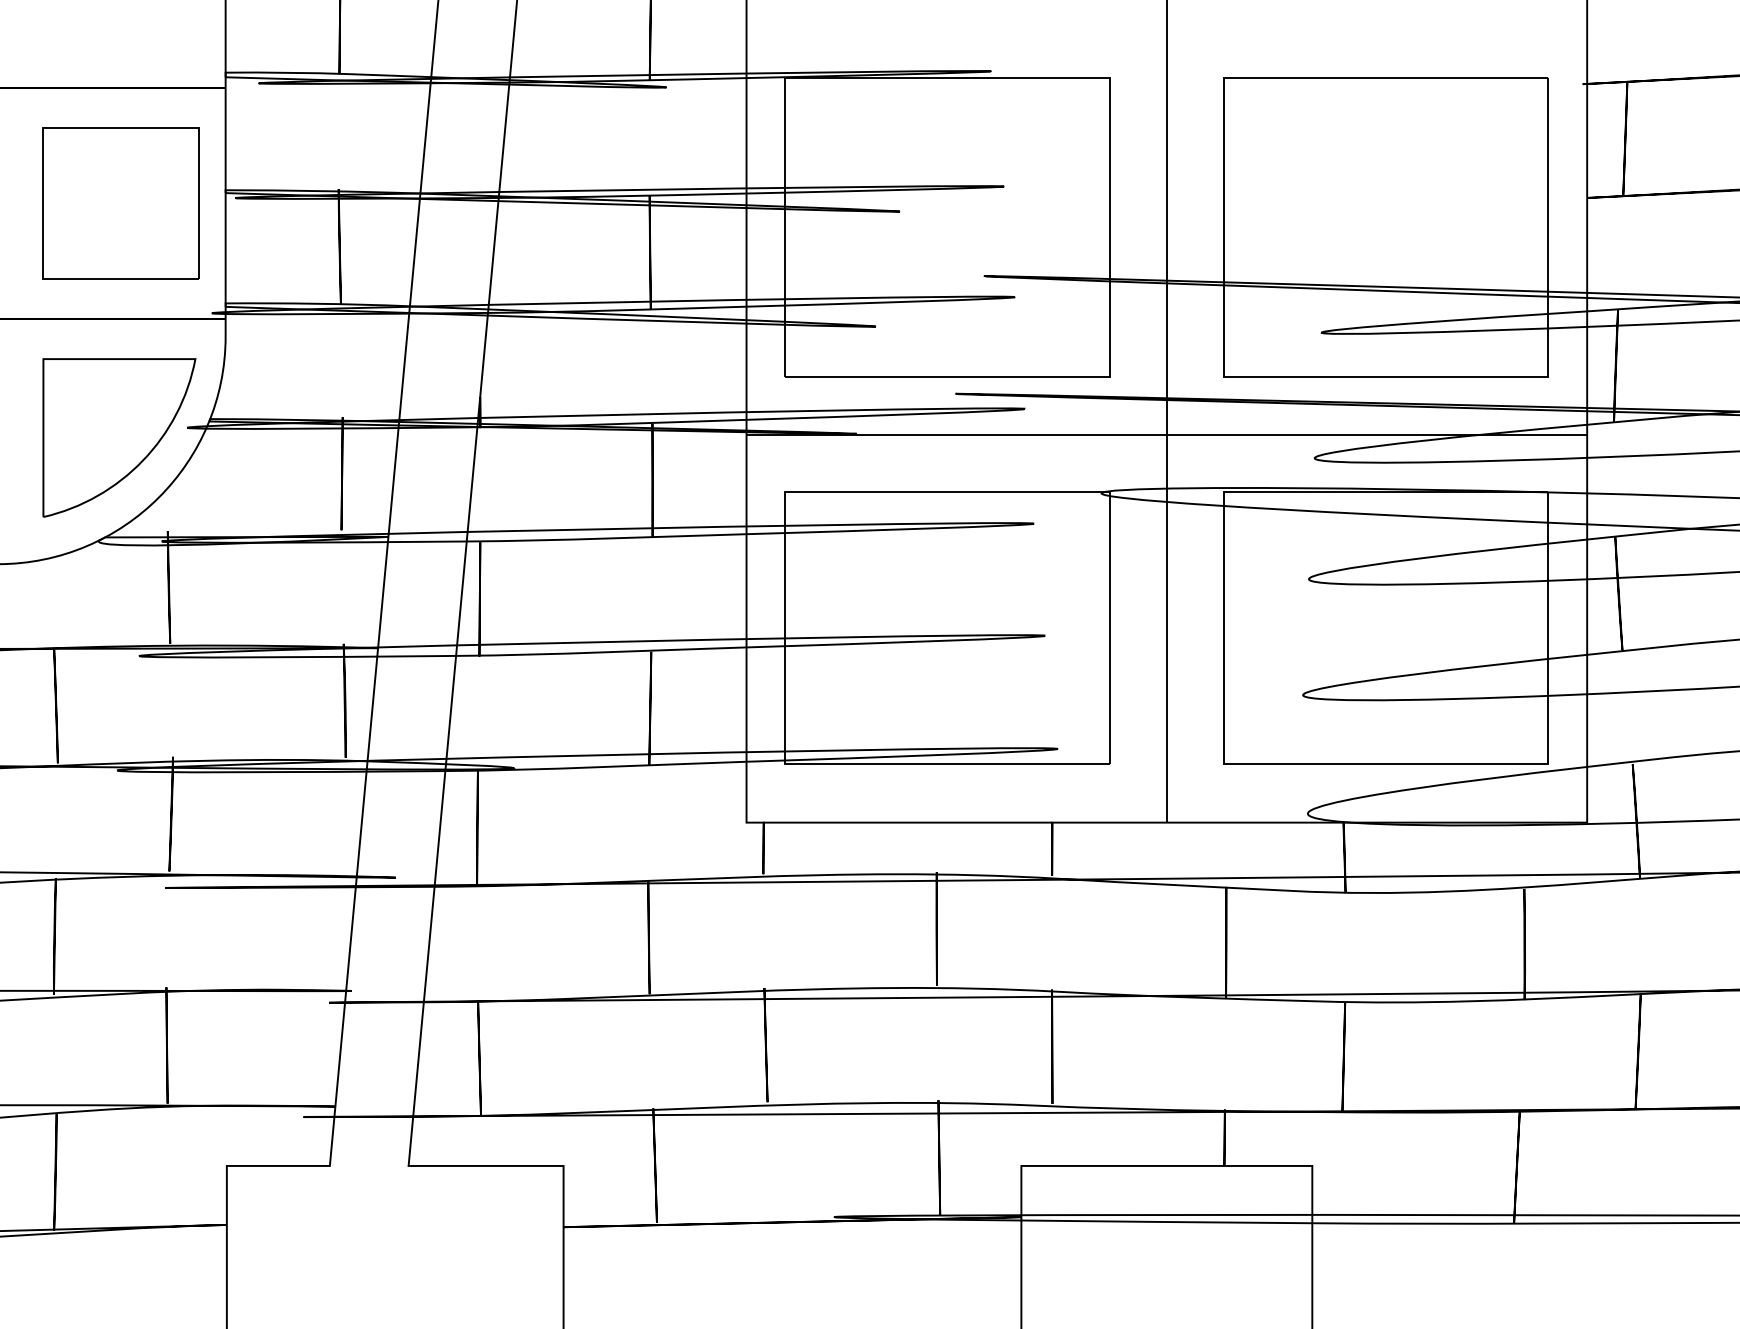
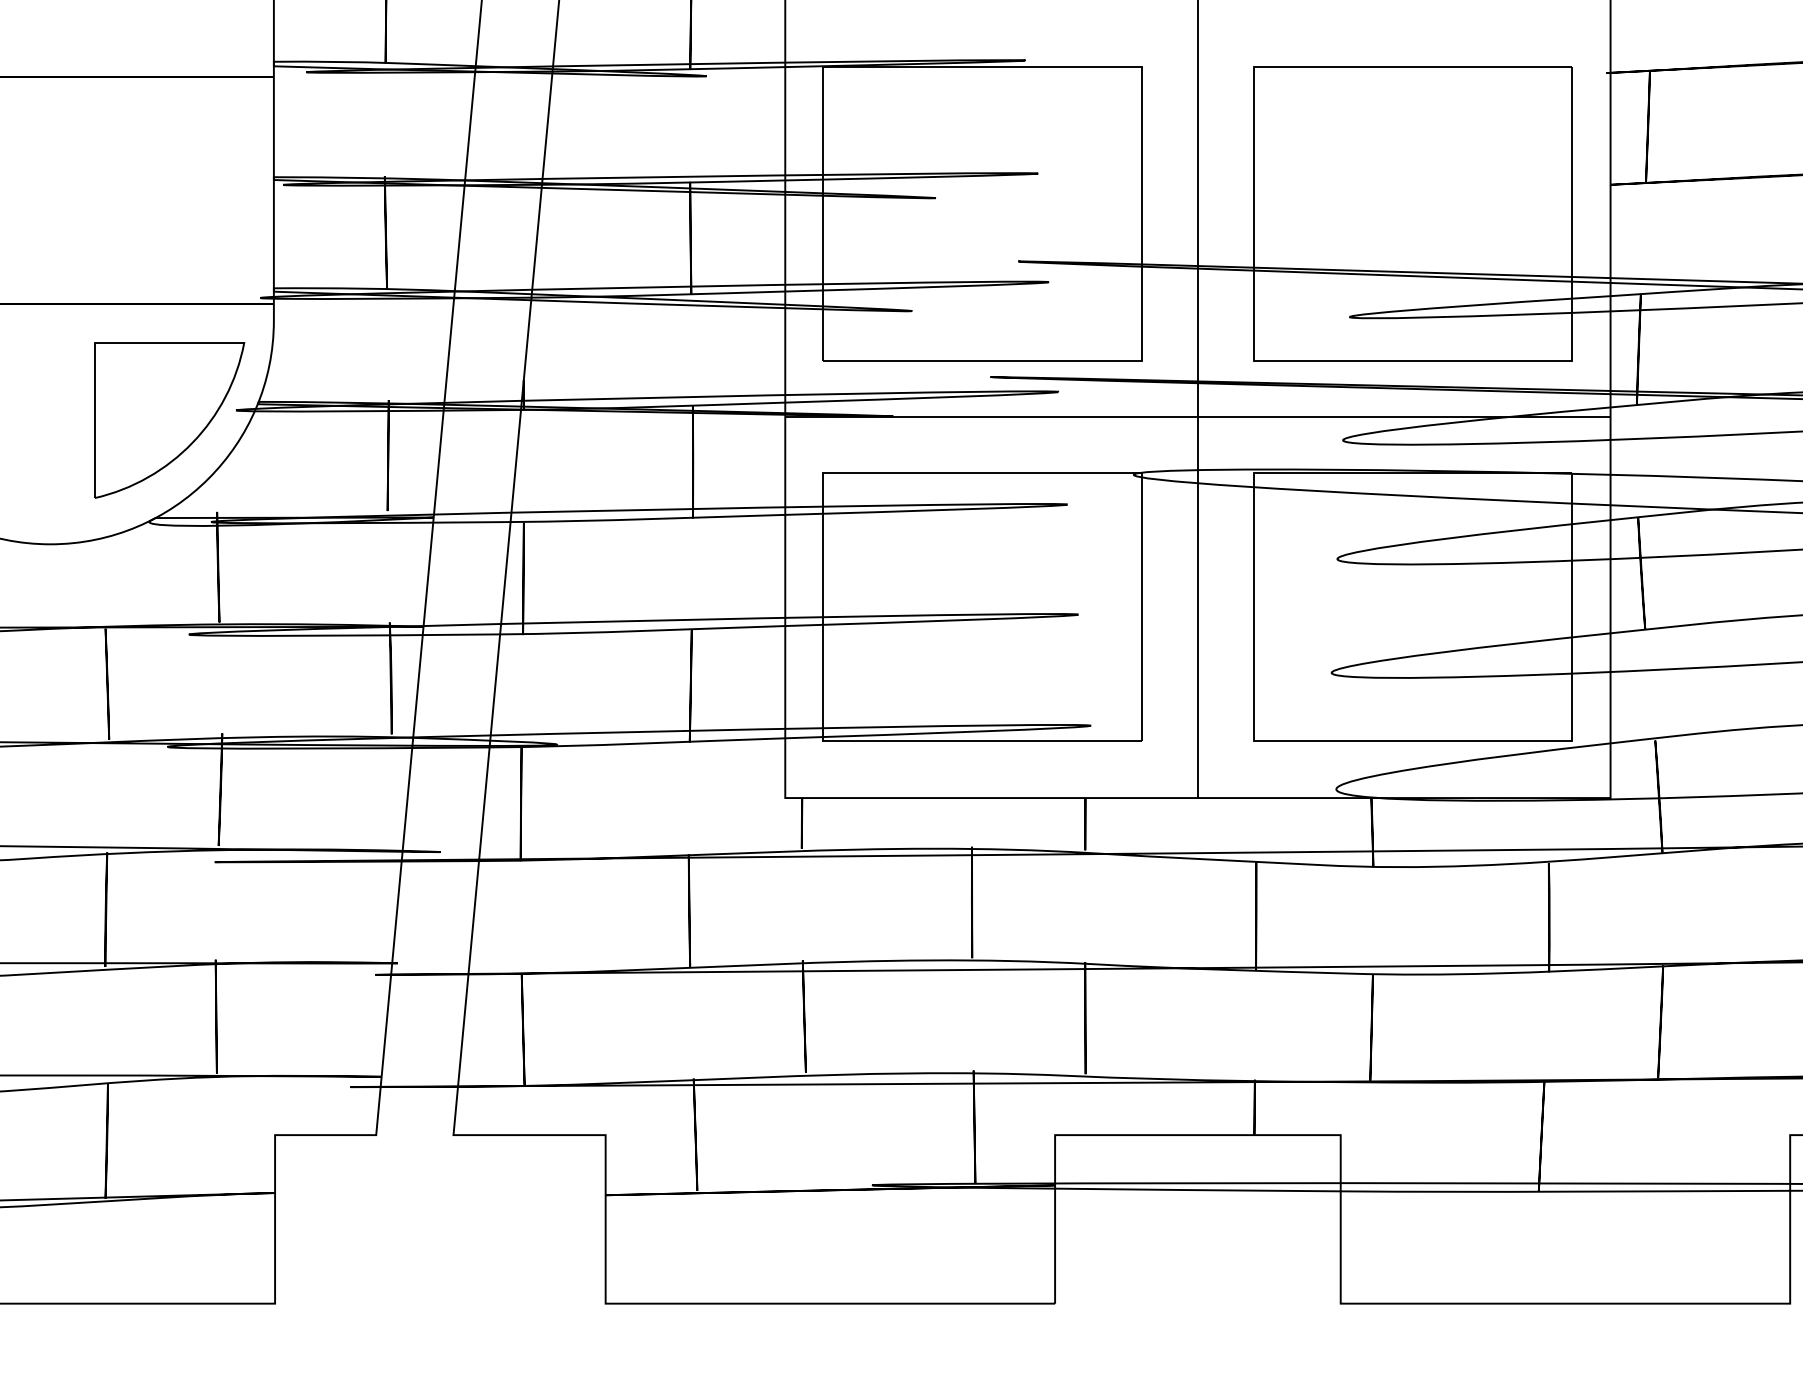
part: (121, 202) -> (171, 189), removed

